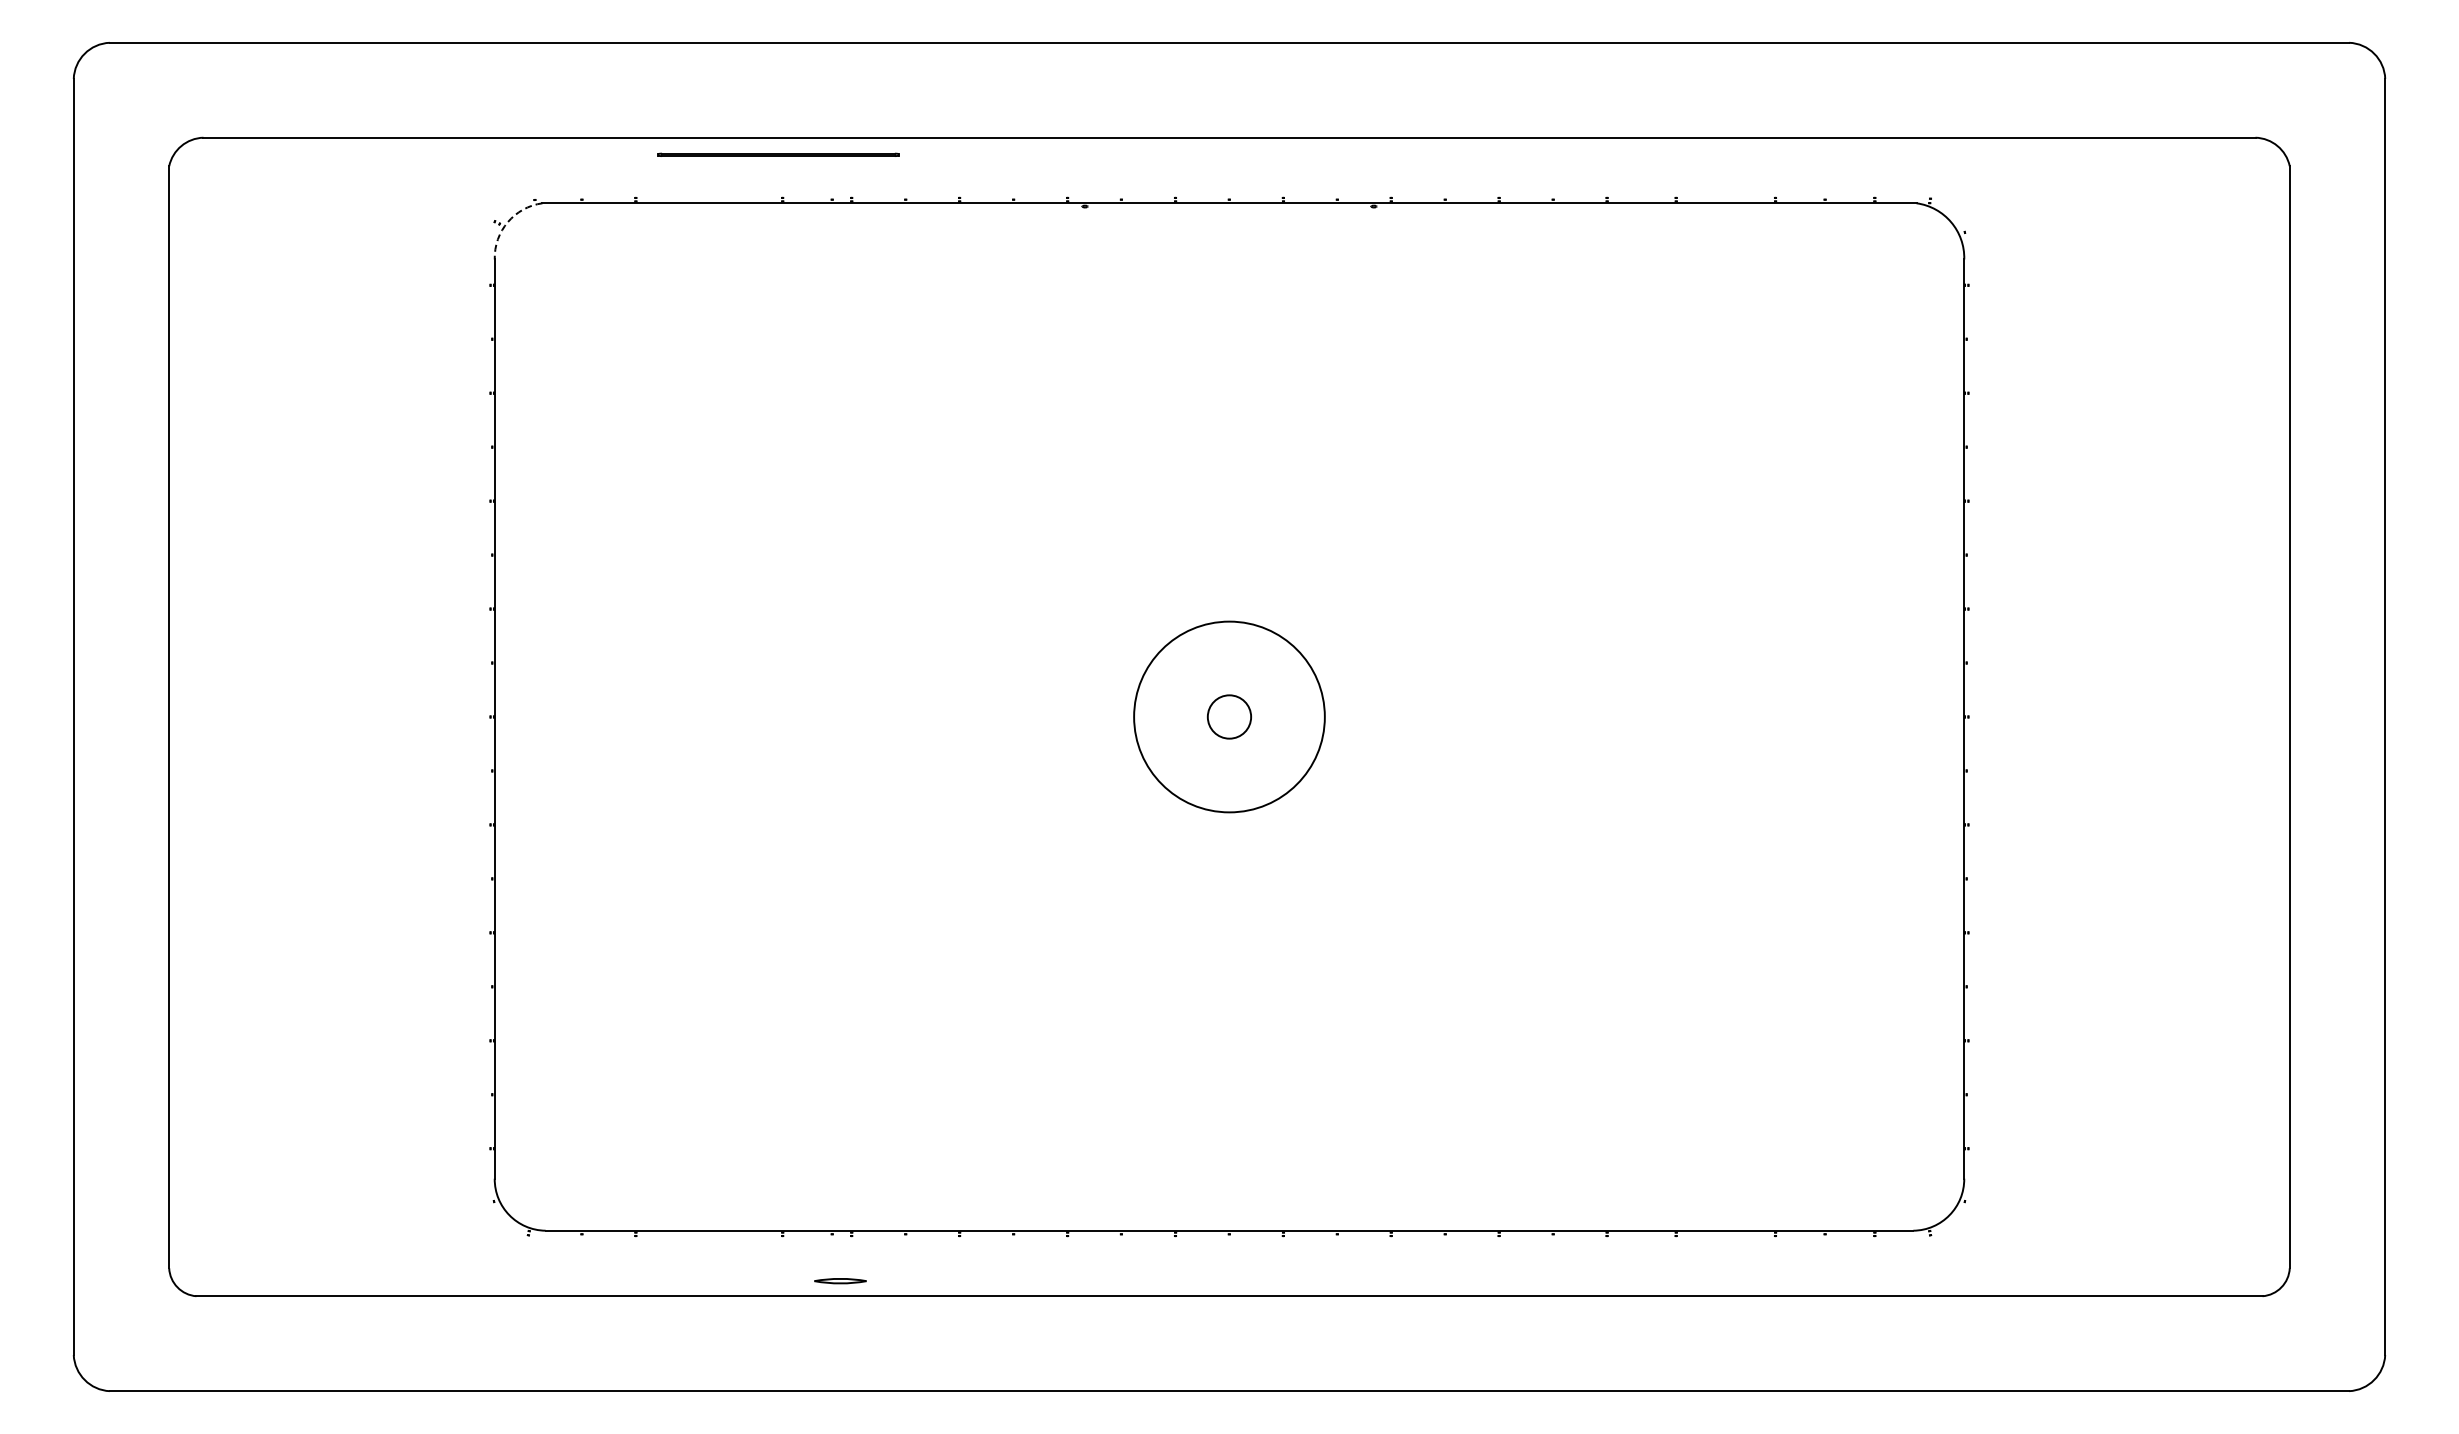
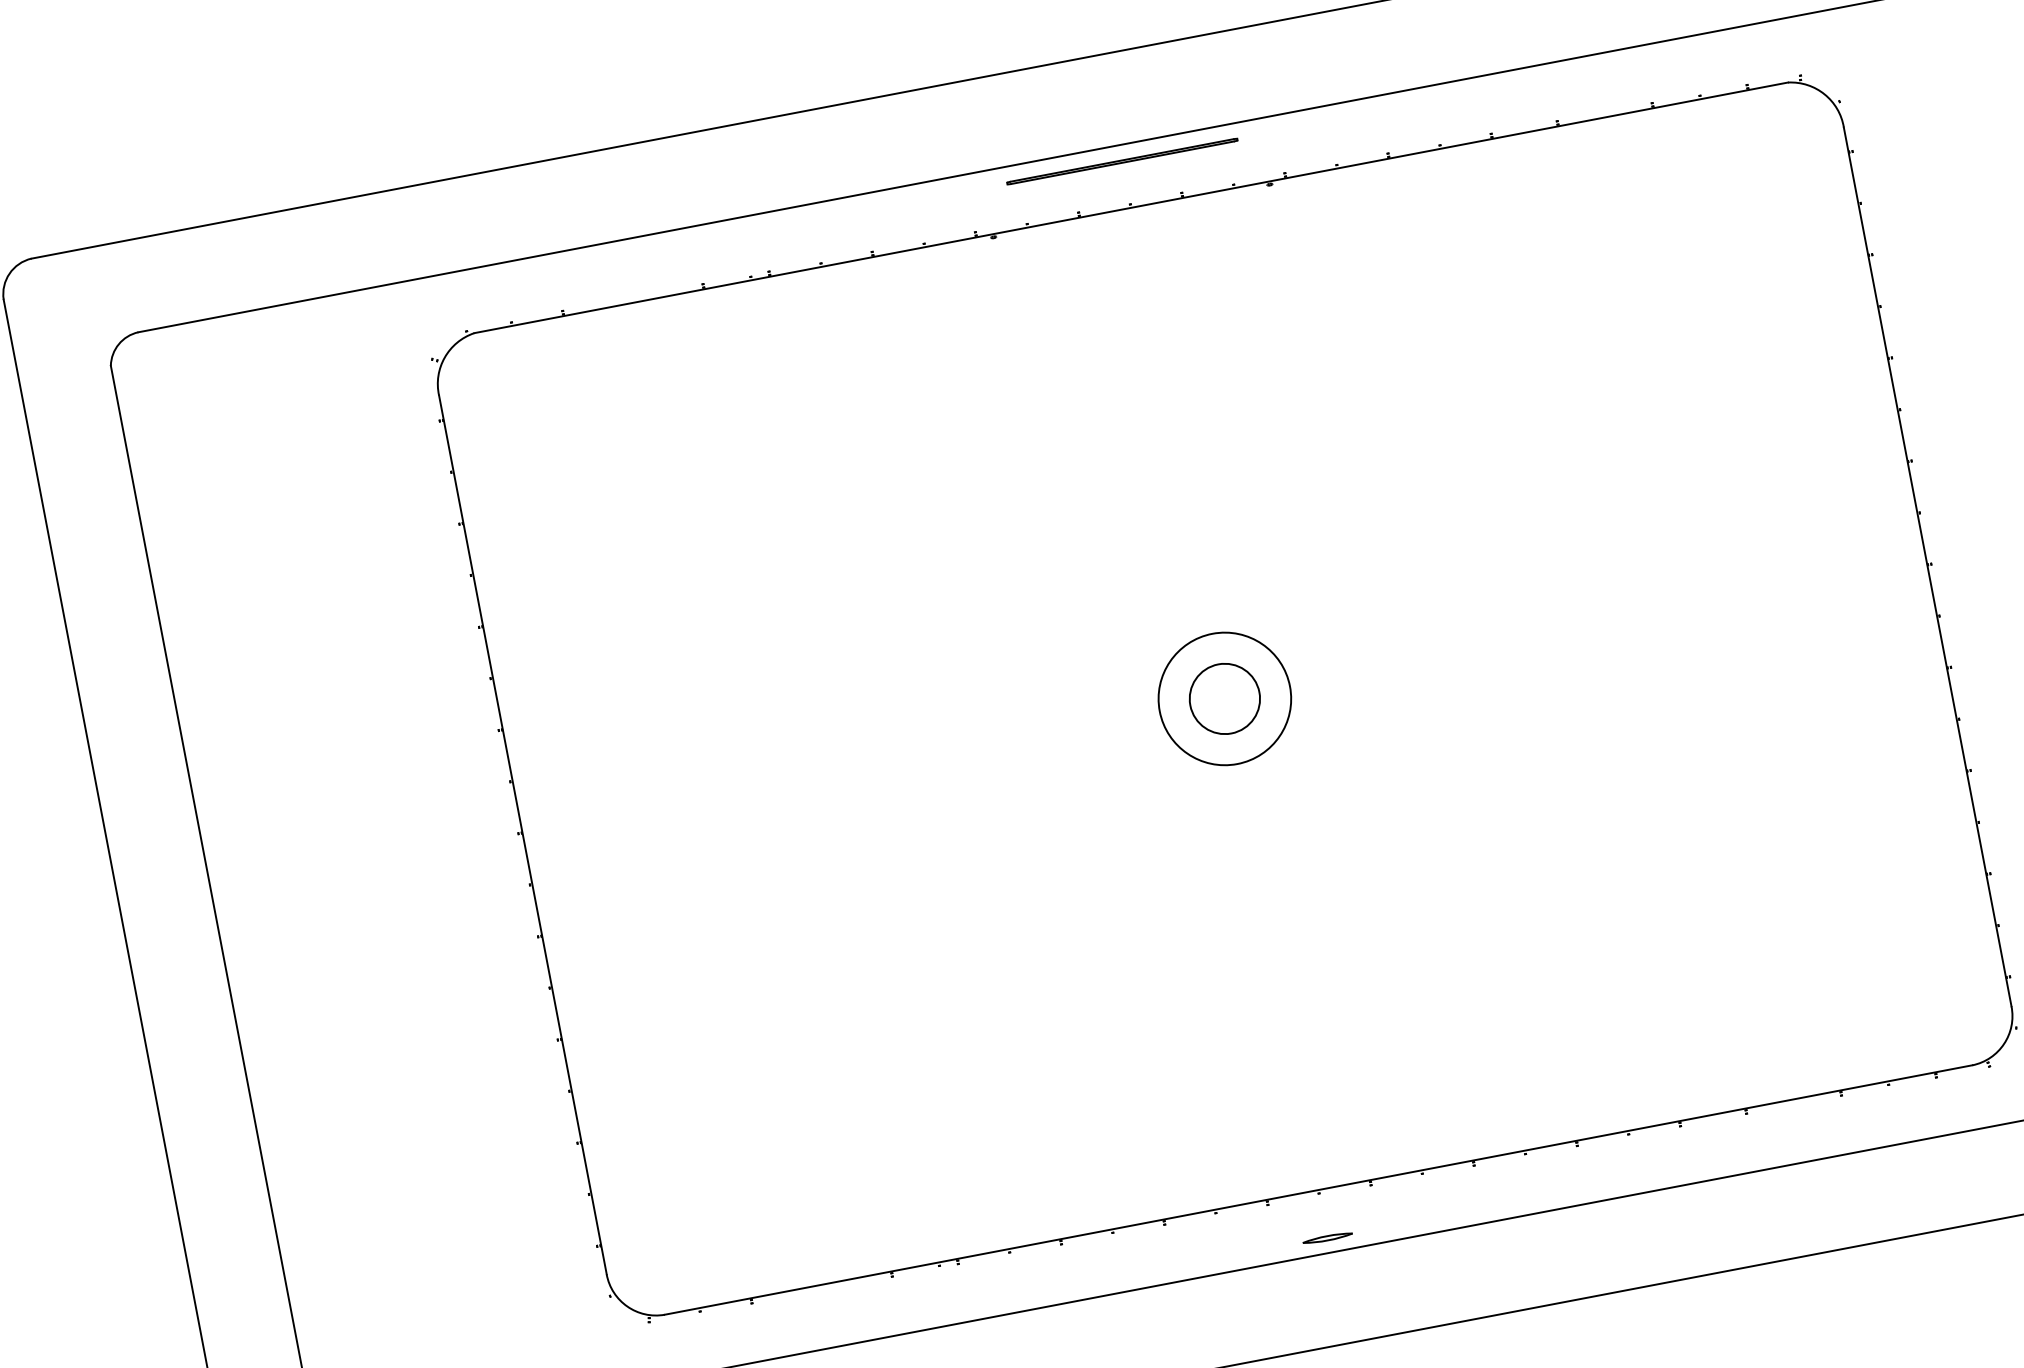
line: (778, 154) -> (1122, 161), moved
arc: (507, 222) -> (444, 357), dashed -> solid
circle: (1229, 716) -> (1224, 698), size x0.71
circle: (1229, 716) -> (1224, 698), size x1.67
part: (840, 1281) -> (1327, 1238), moved

